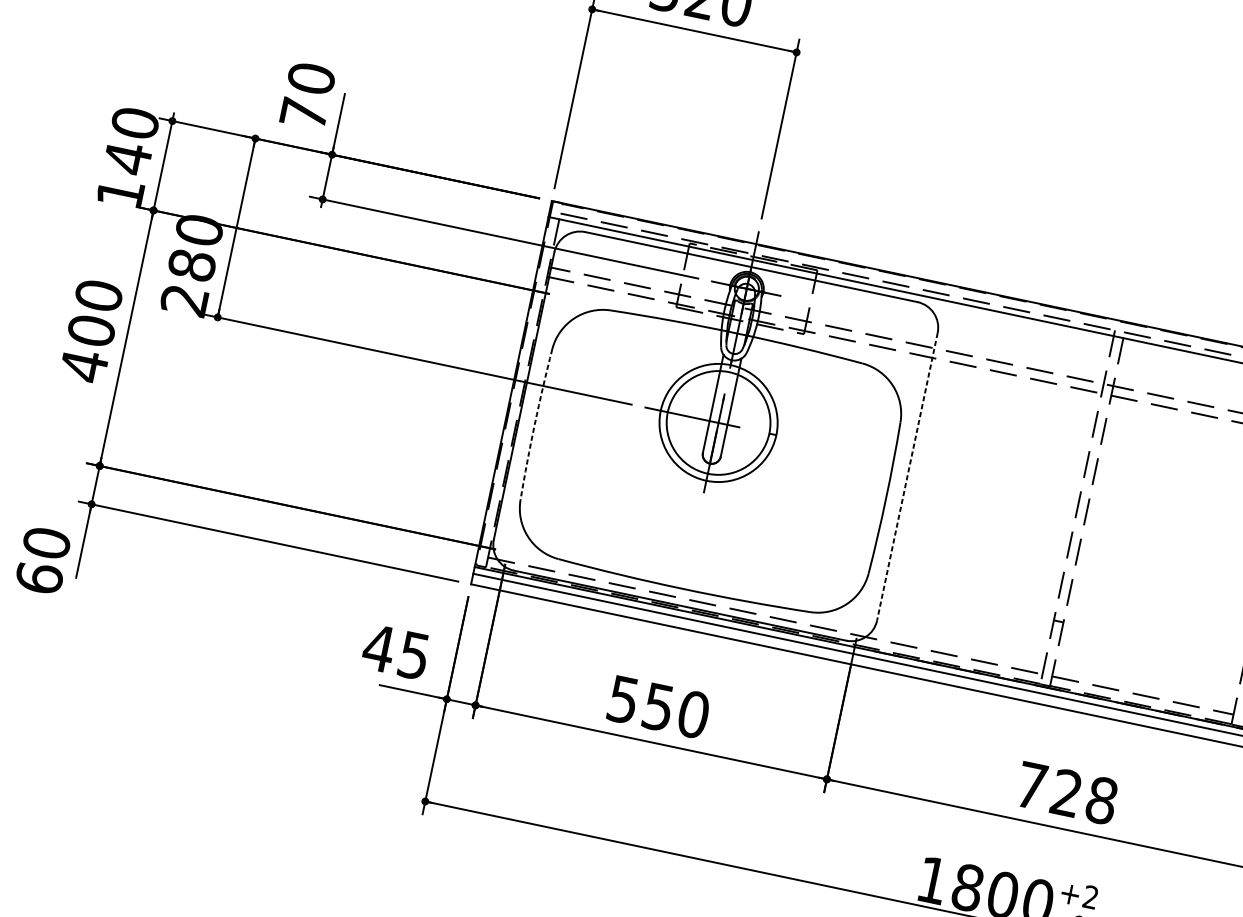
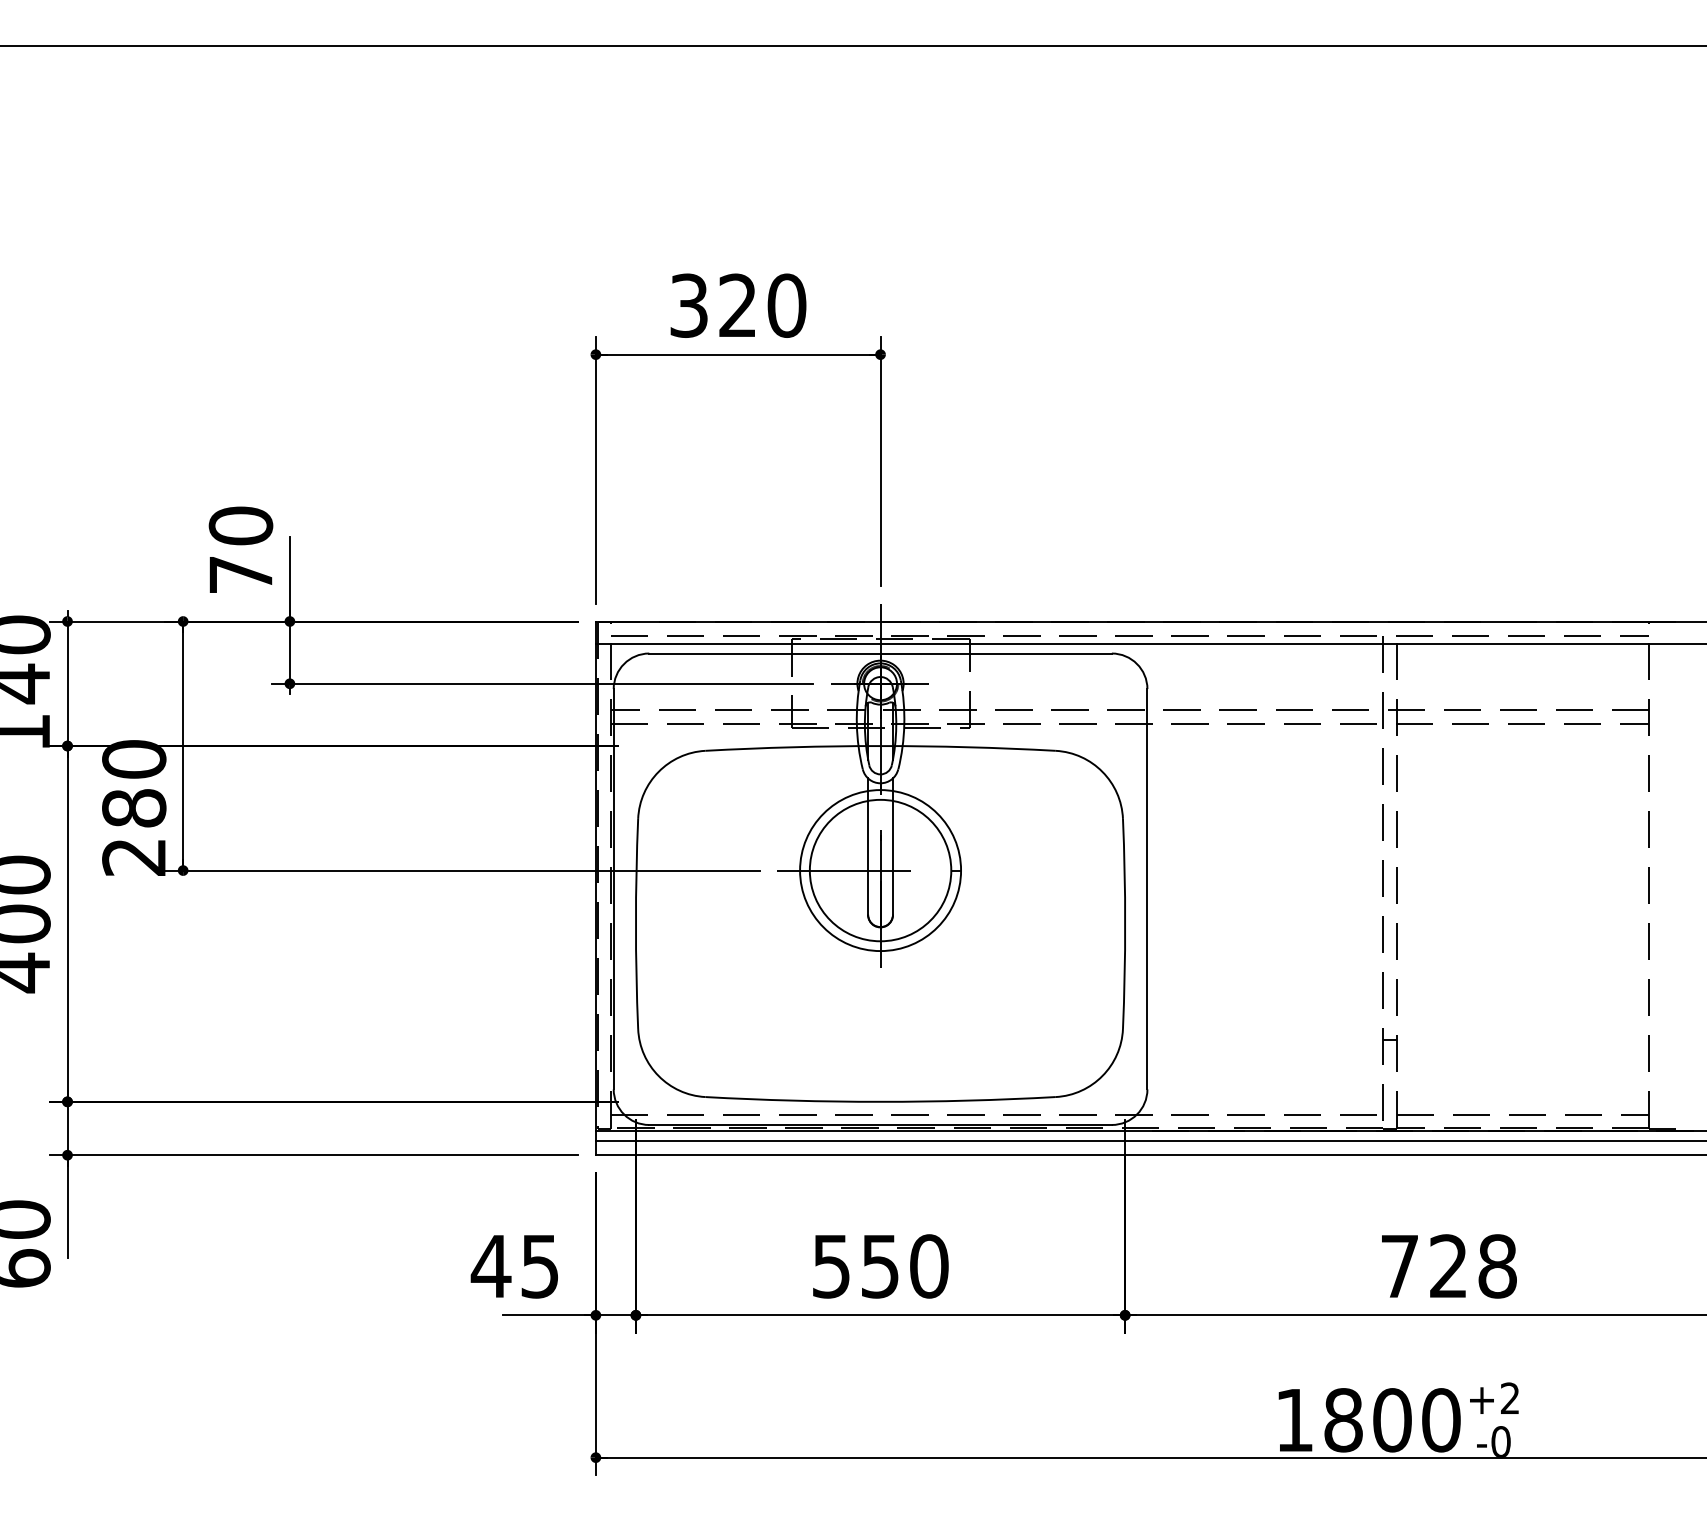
arc: (534, 423) -> (635, 923), dashed -> solid
line: (907, 476) -> (1147, 889), dashed -> solid

